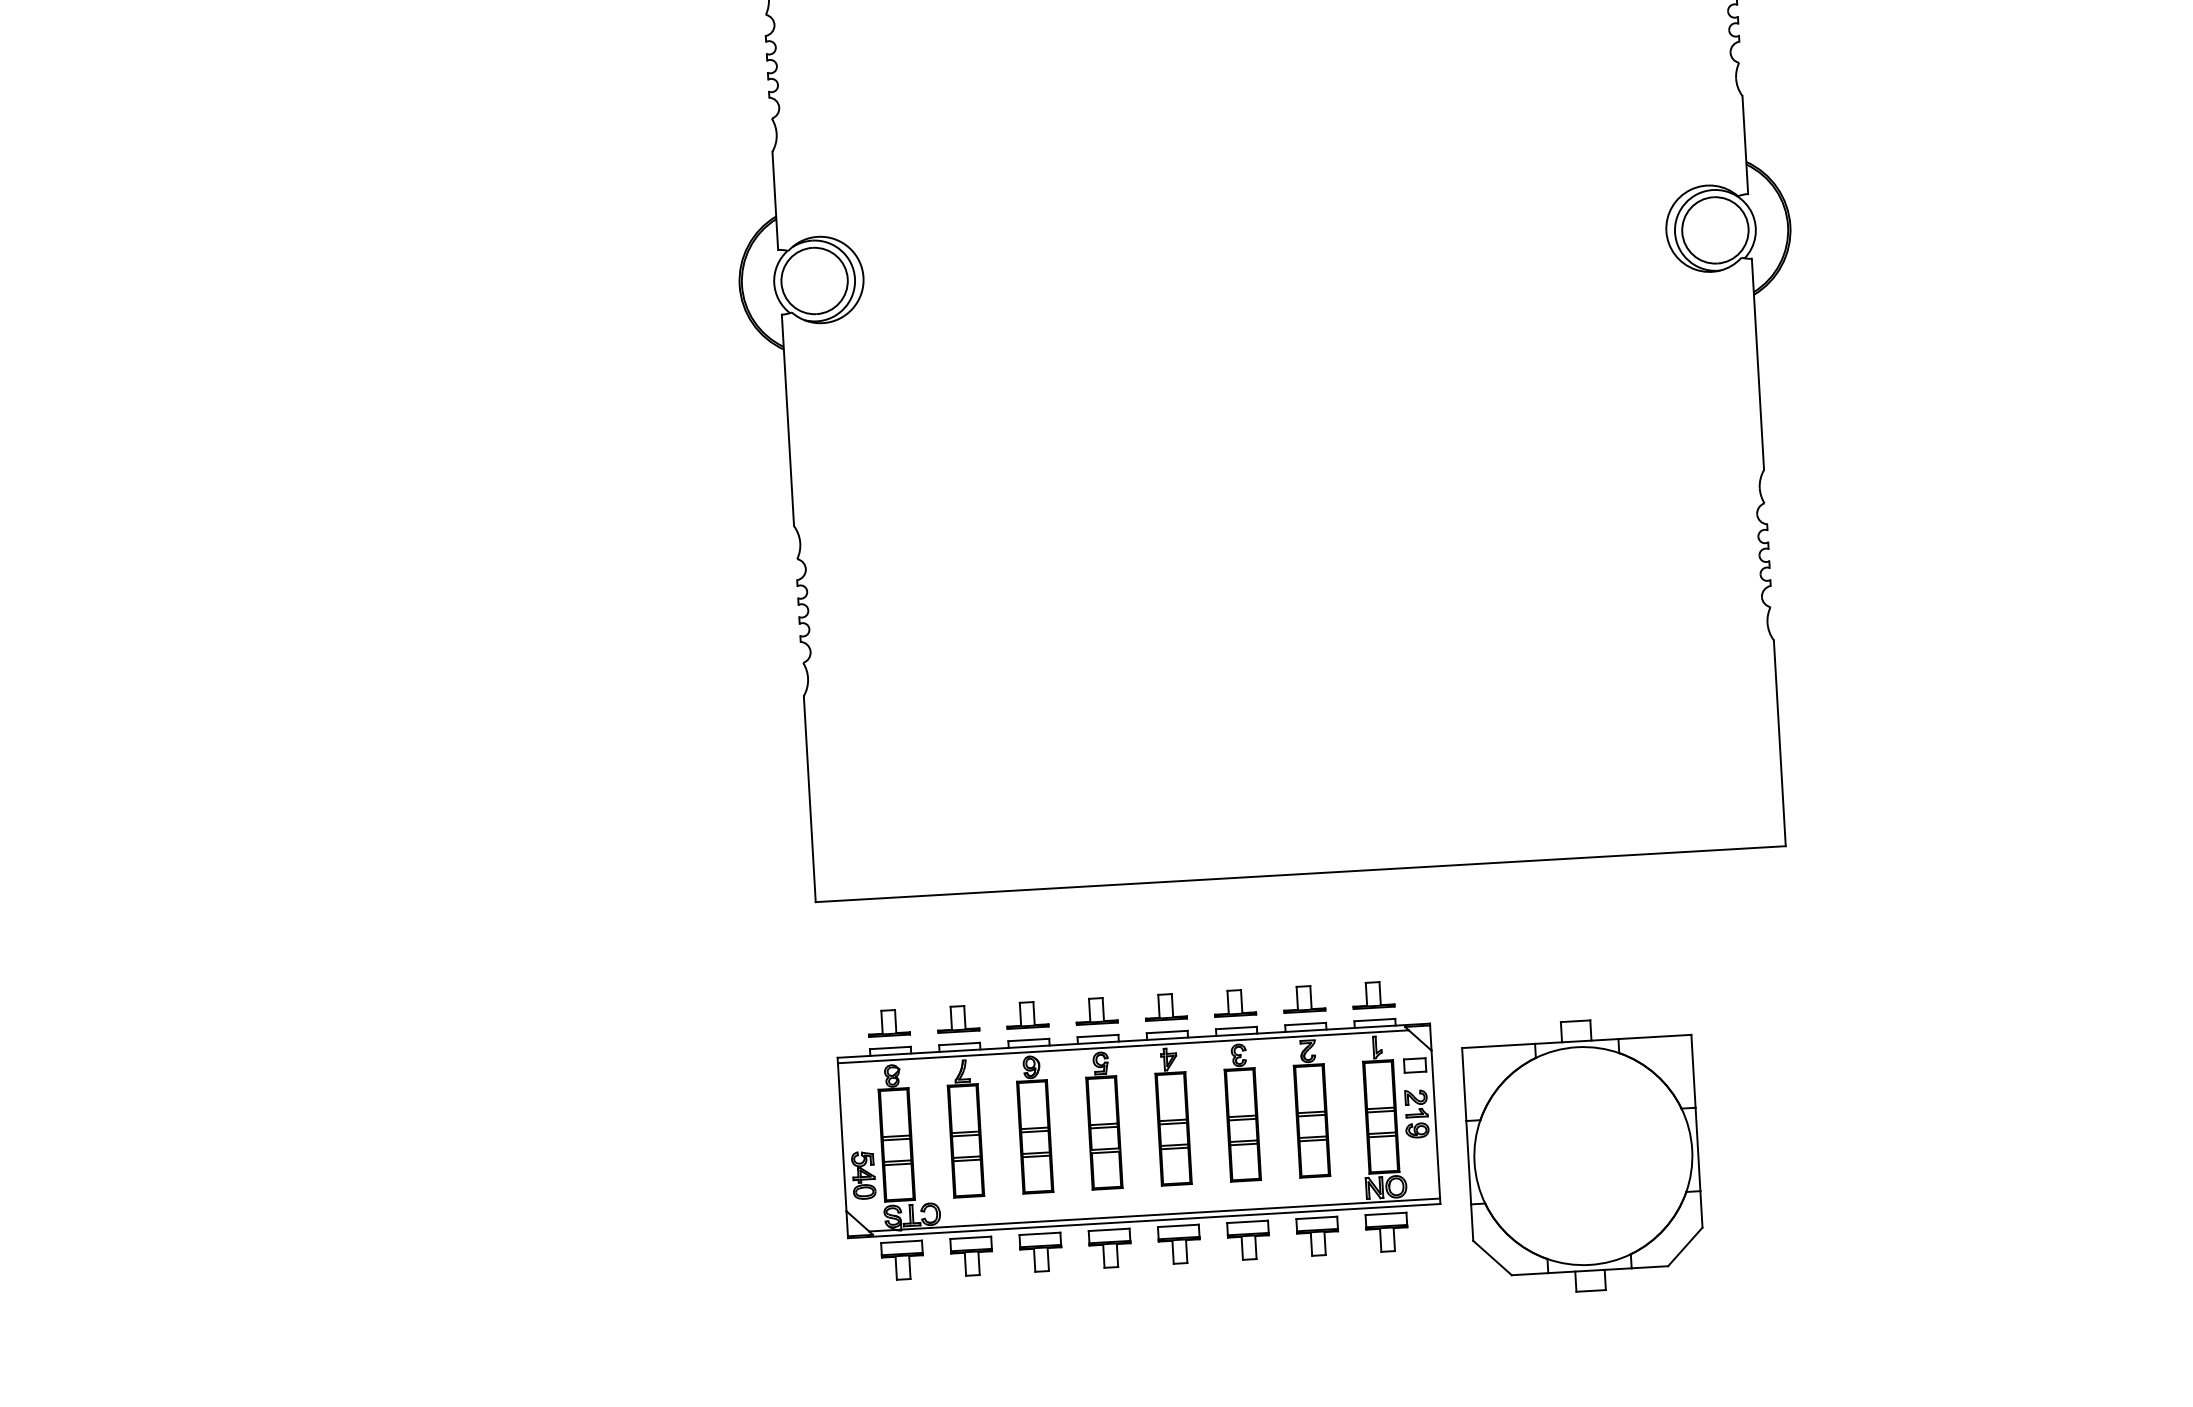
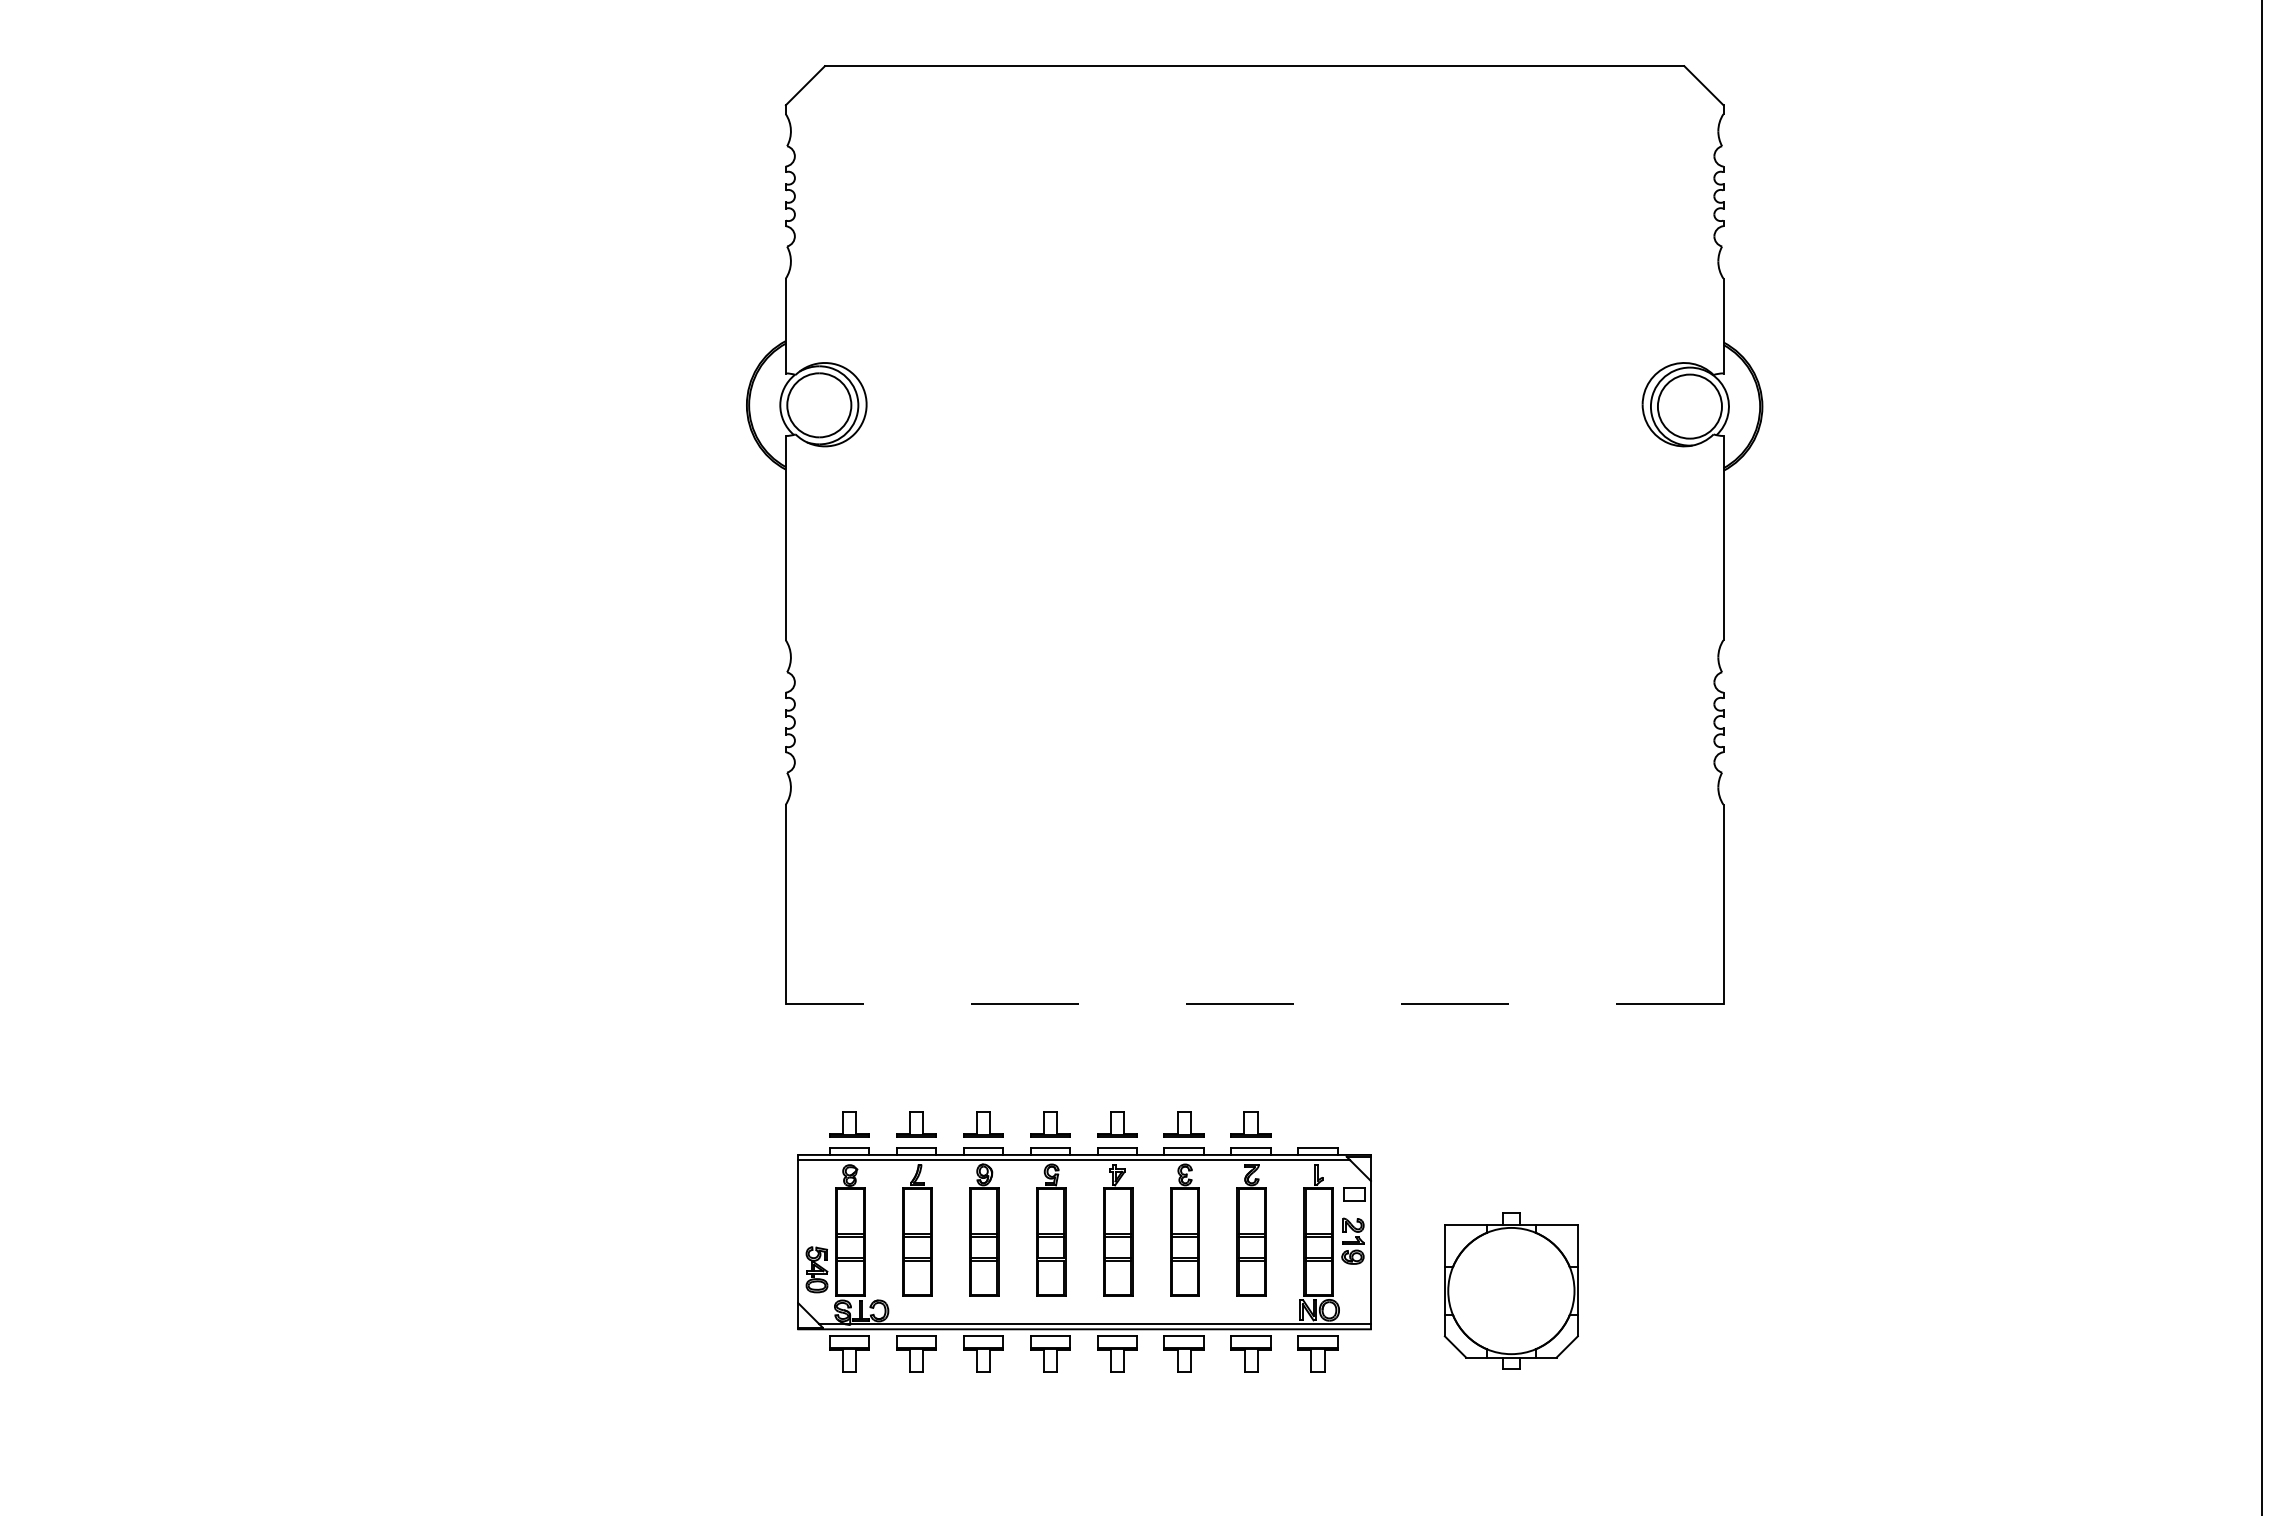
line: (1300, 873) -> (1254, 1003), solid -> dashed
part: (1372, 995) -> (1317, 1124), removed
part: (1583, 1155) -> (1511, 1290), size x0.6

